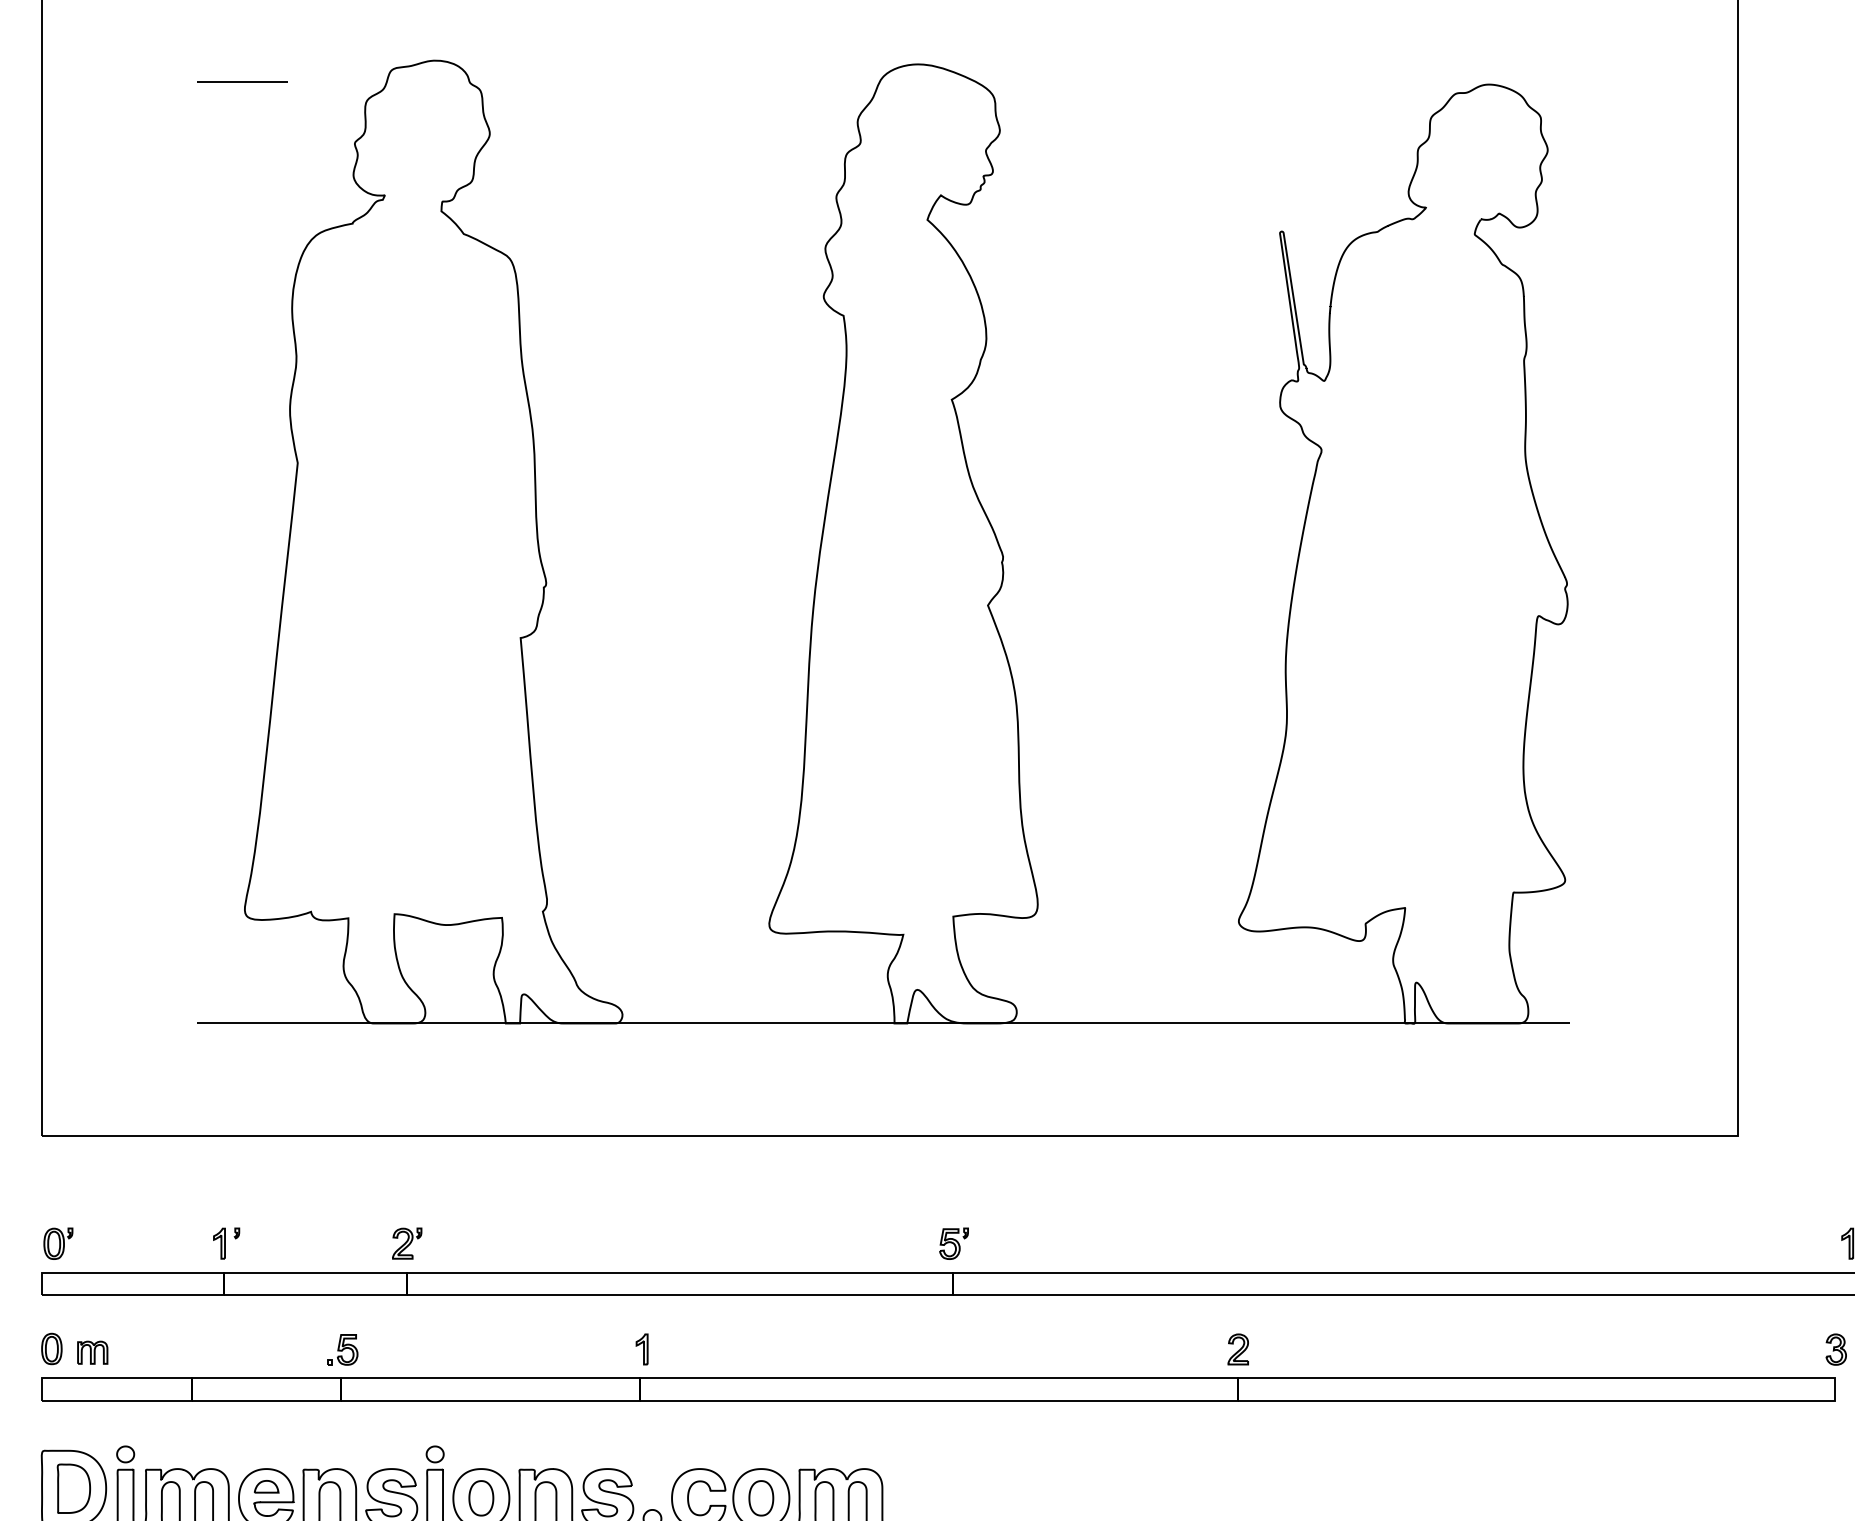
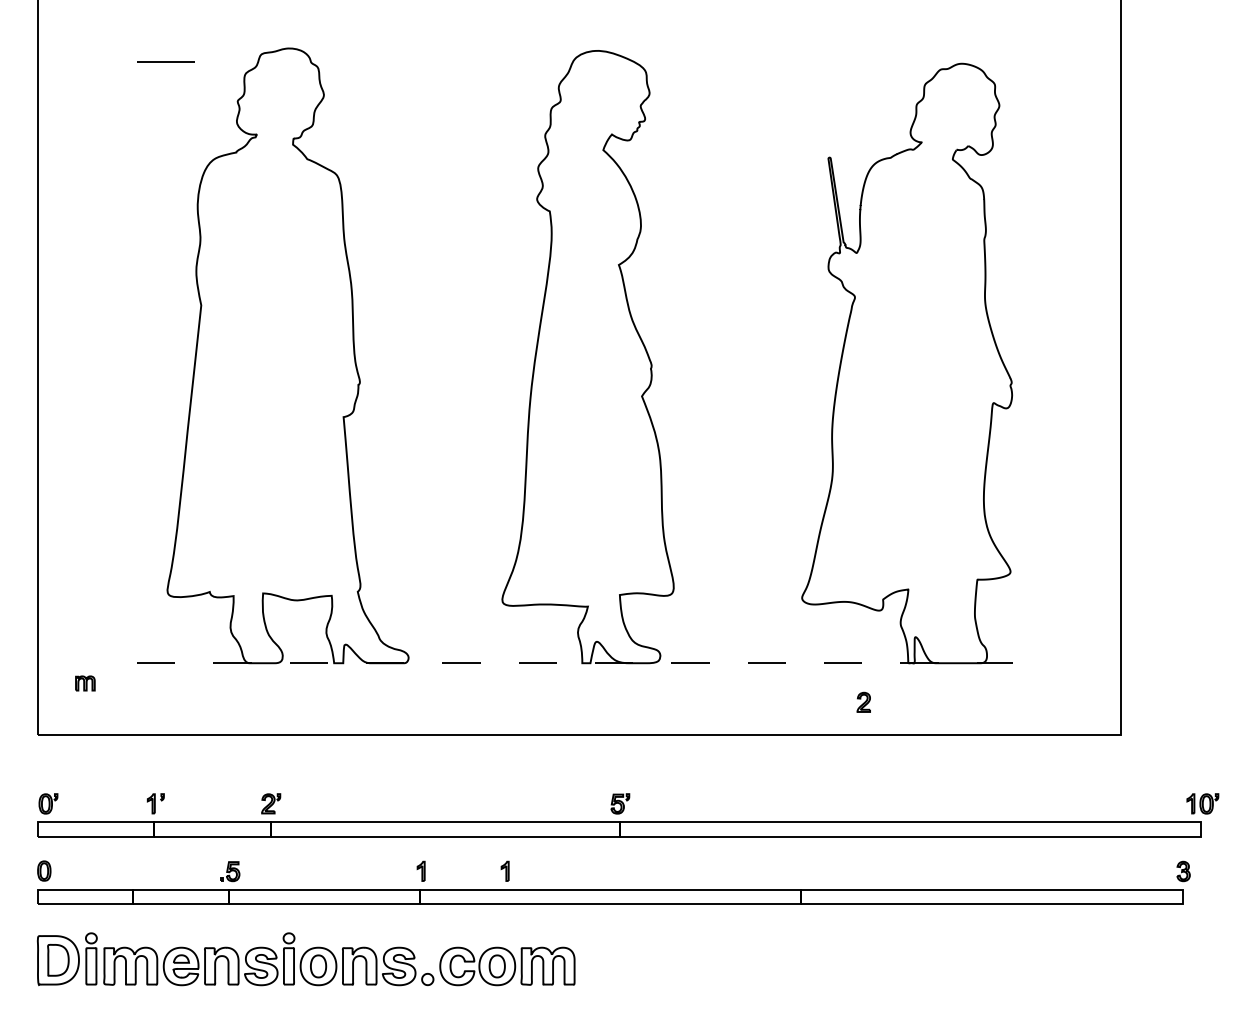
line: (883, 1023) -> (575, 663), solid -> dashed
part: (772, 1348) -> (504, 870), added
part: (1237, 1348) -> (863, 701), moved
part: (92, 1352) -> (85, 683), moved

